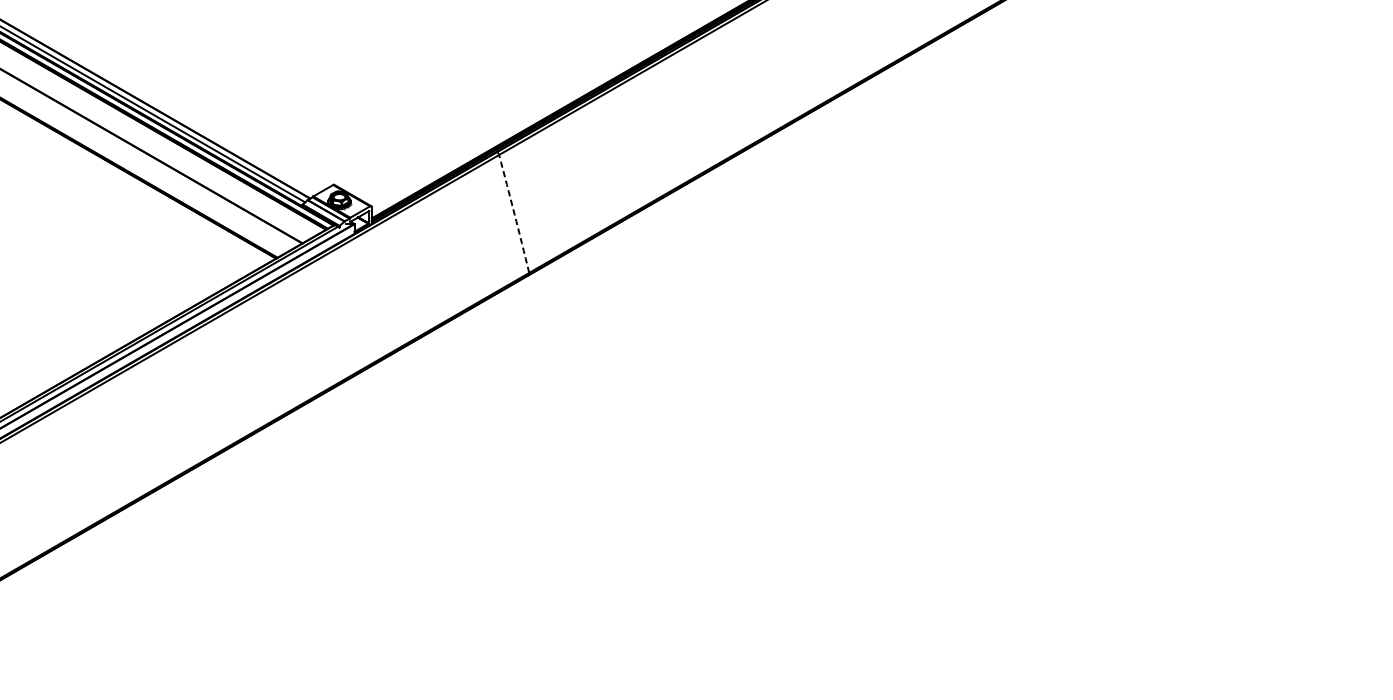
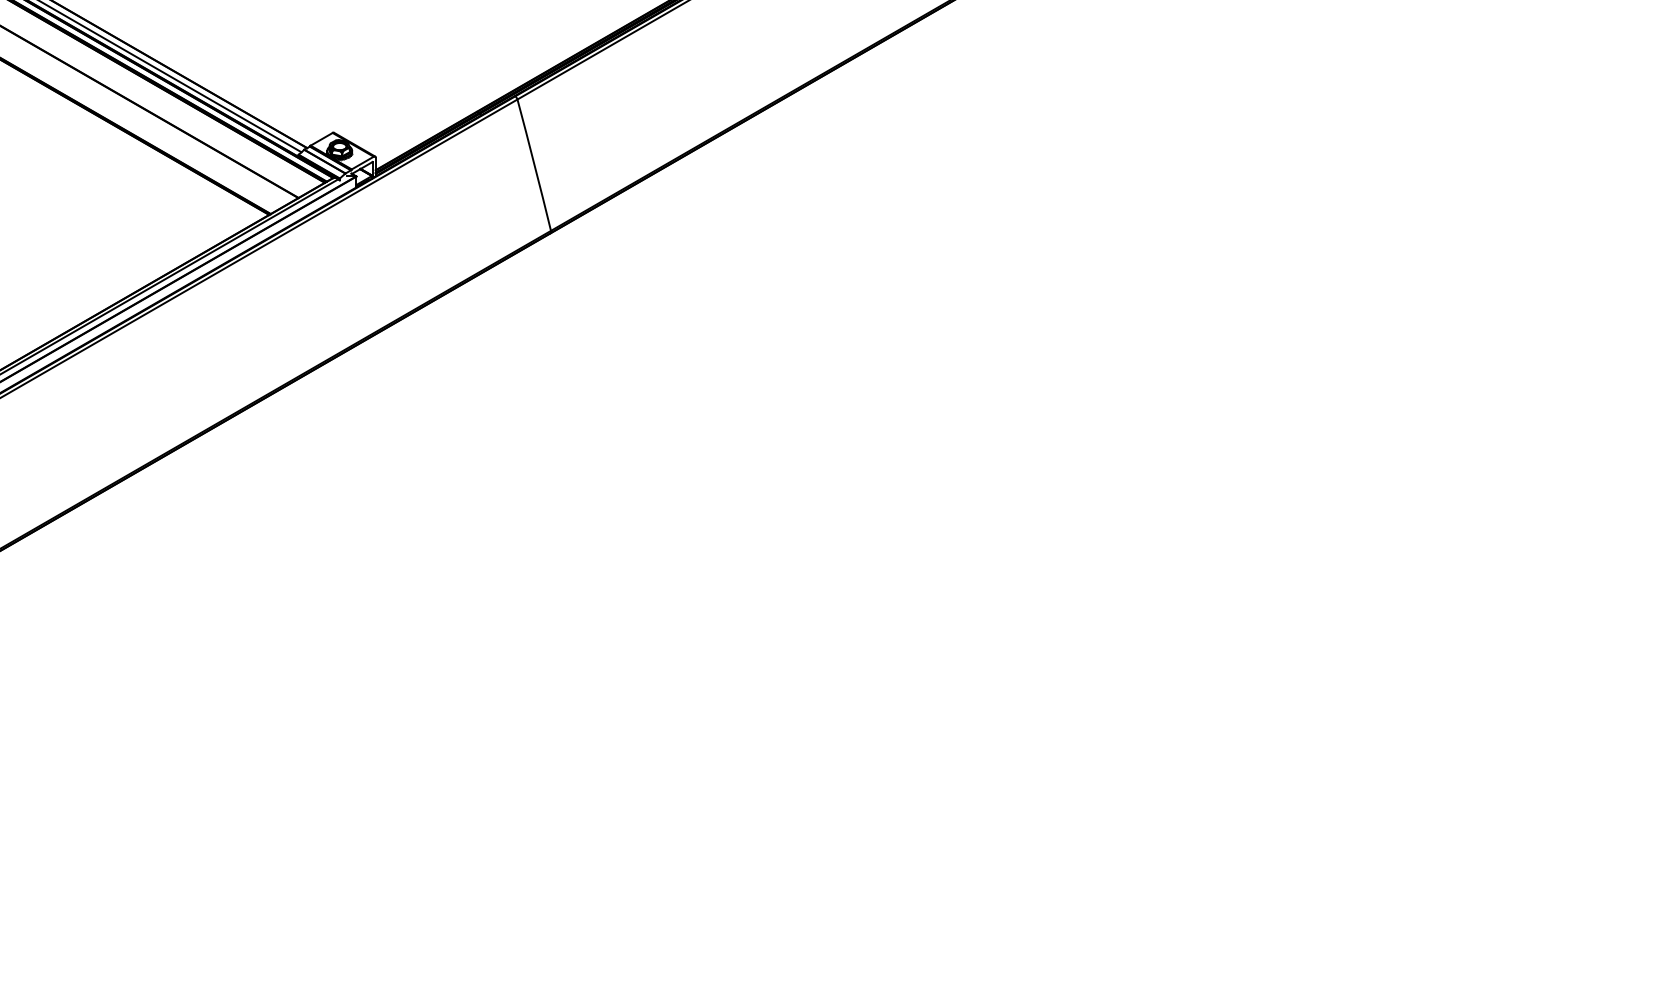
arc: (514, 214) -> (534, 165), dashed -> solid

